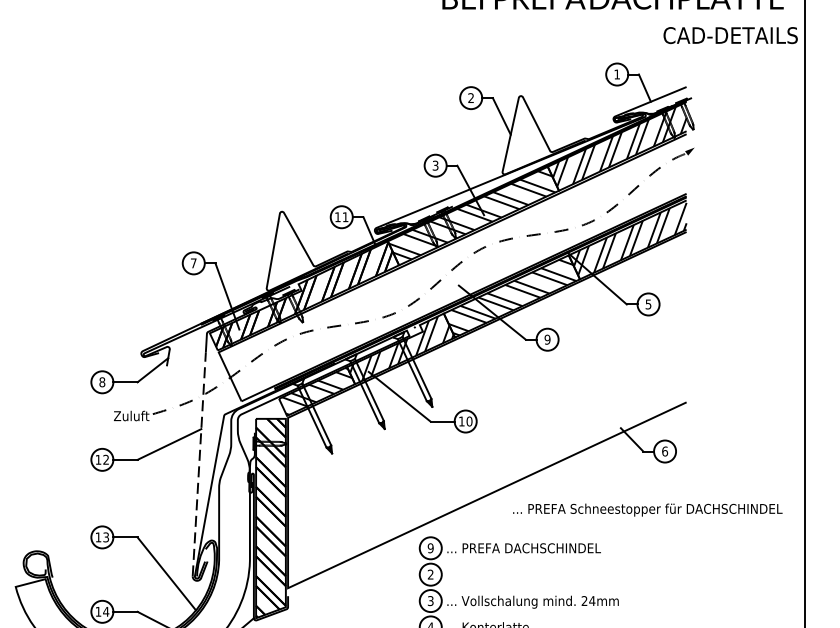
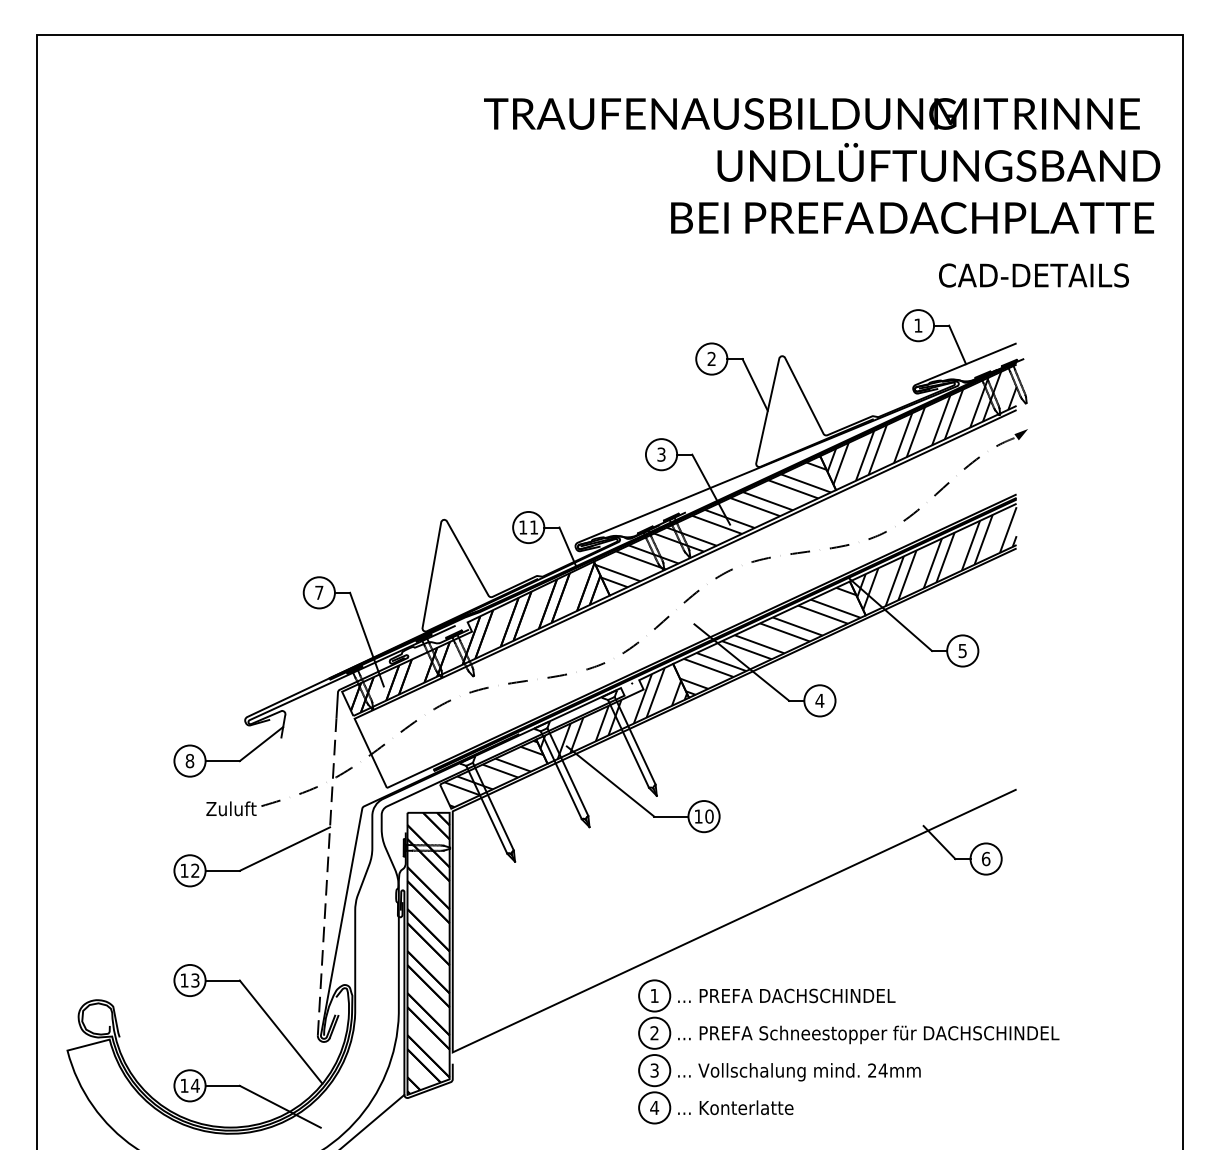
text: (730, 35) -> (1033, 275), moved
text: (547, 339) -> (819, 700), 9 -> 4
text: (647, 509) -> (868, 1034), moved
text: (430, 547) -> (654, 995), 9 -> 1

